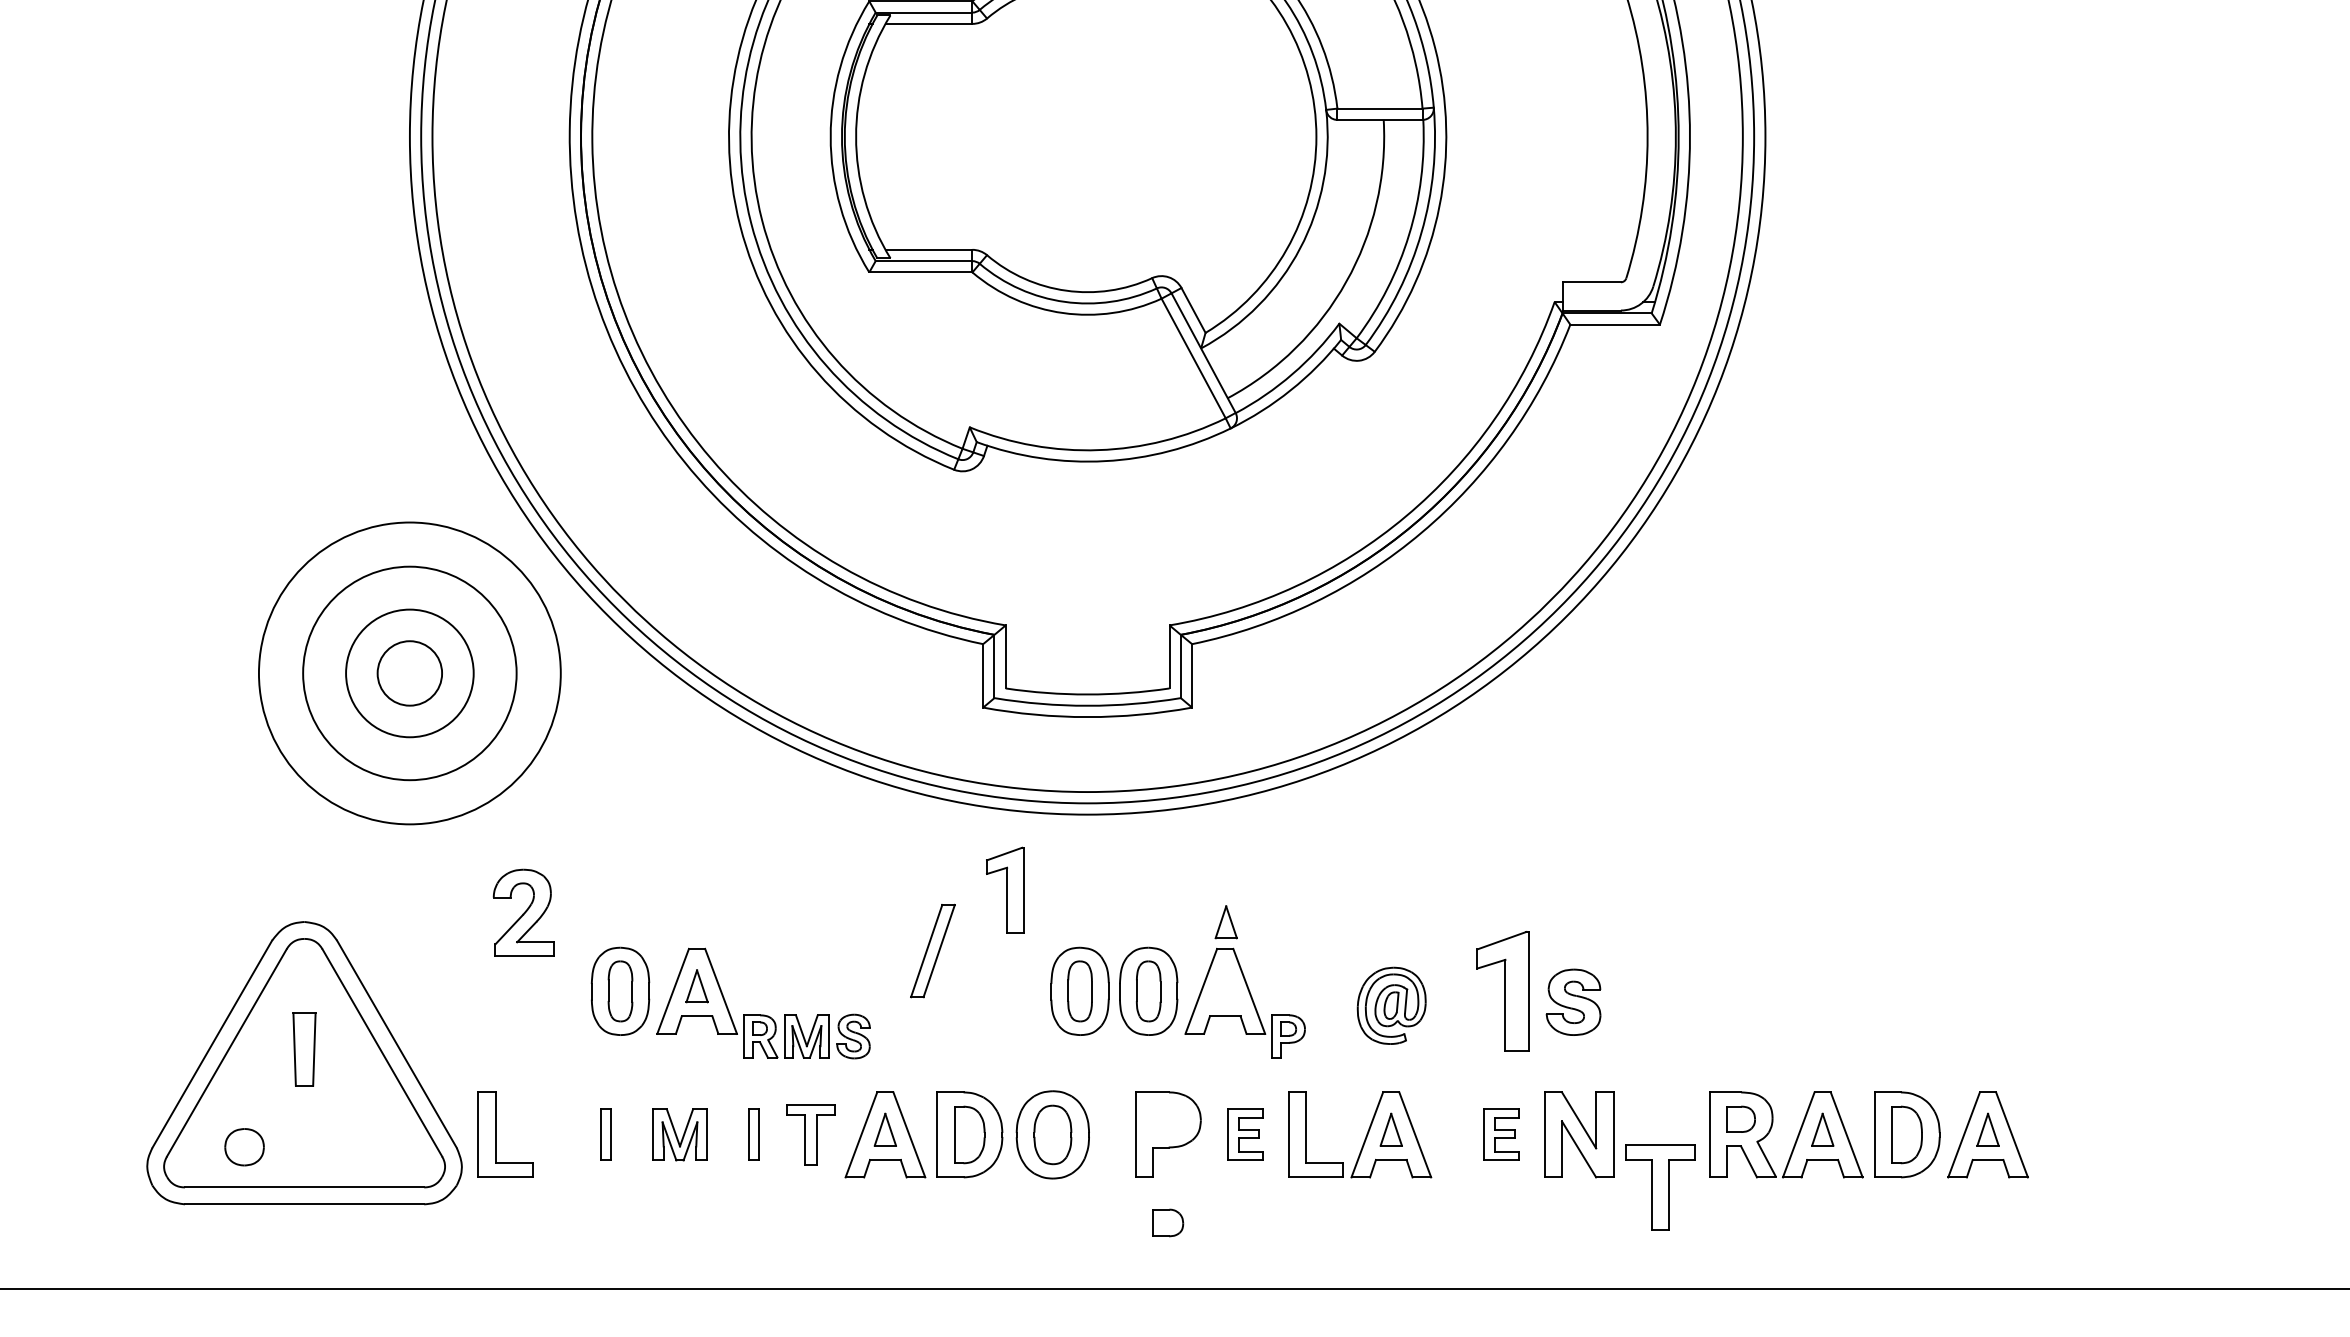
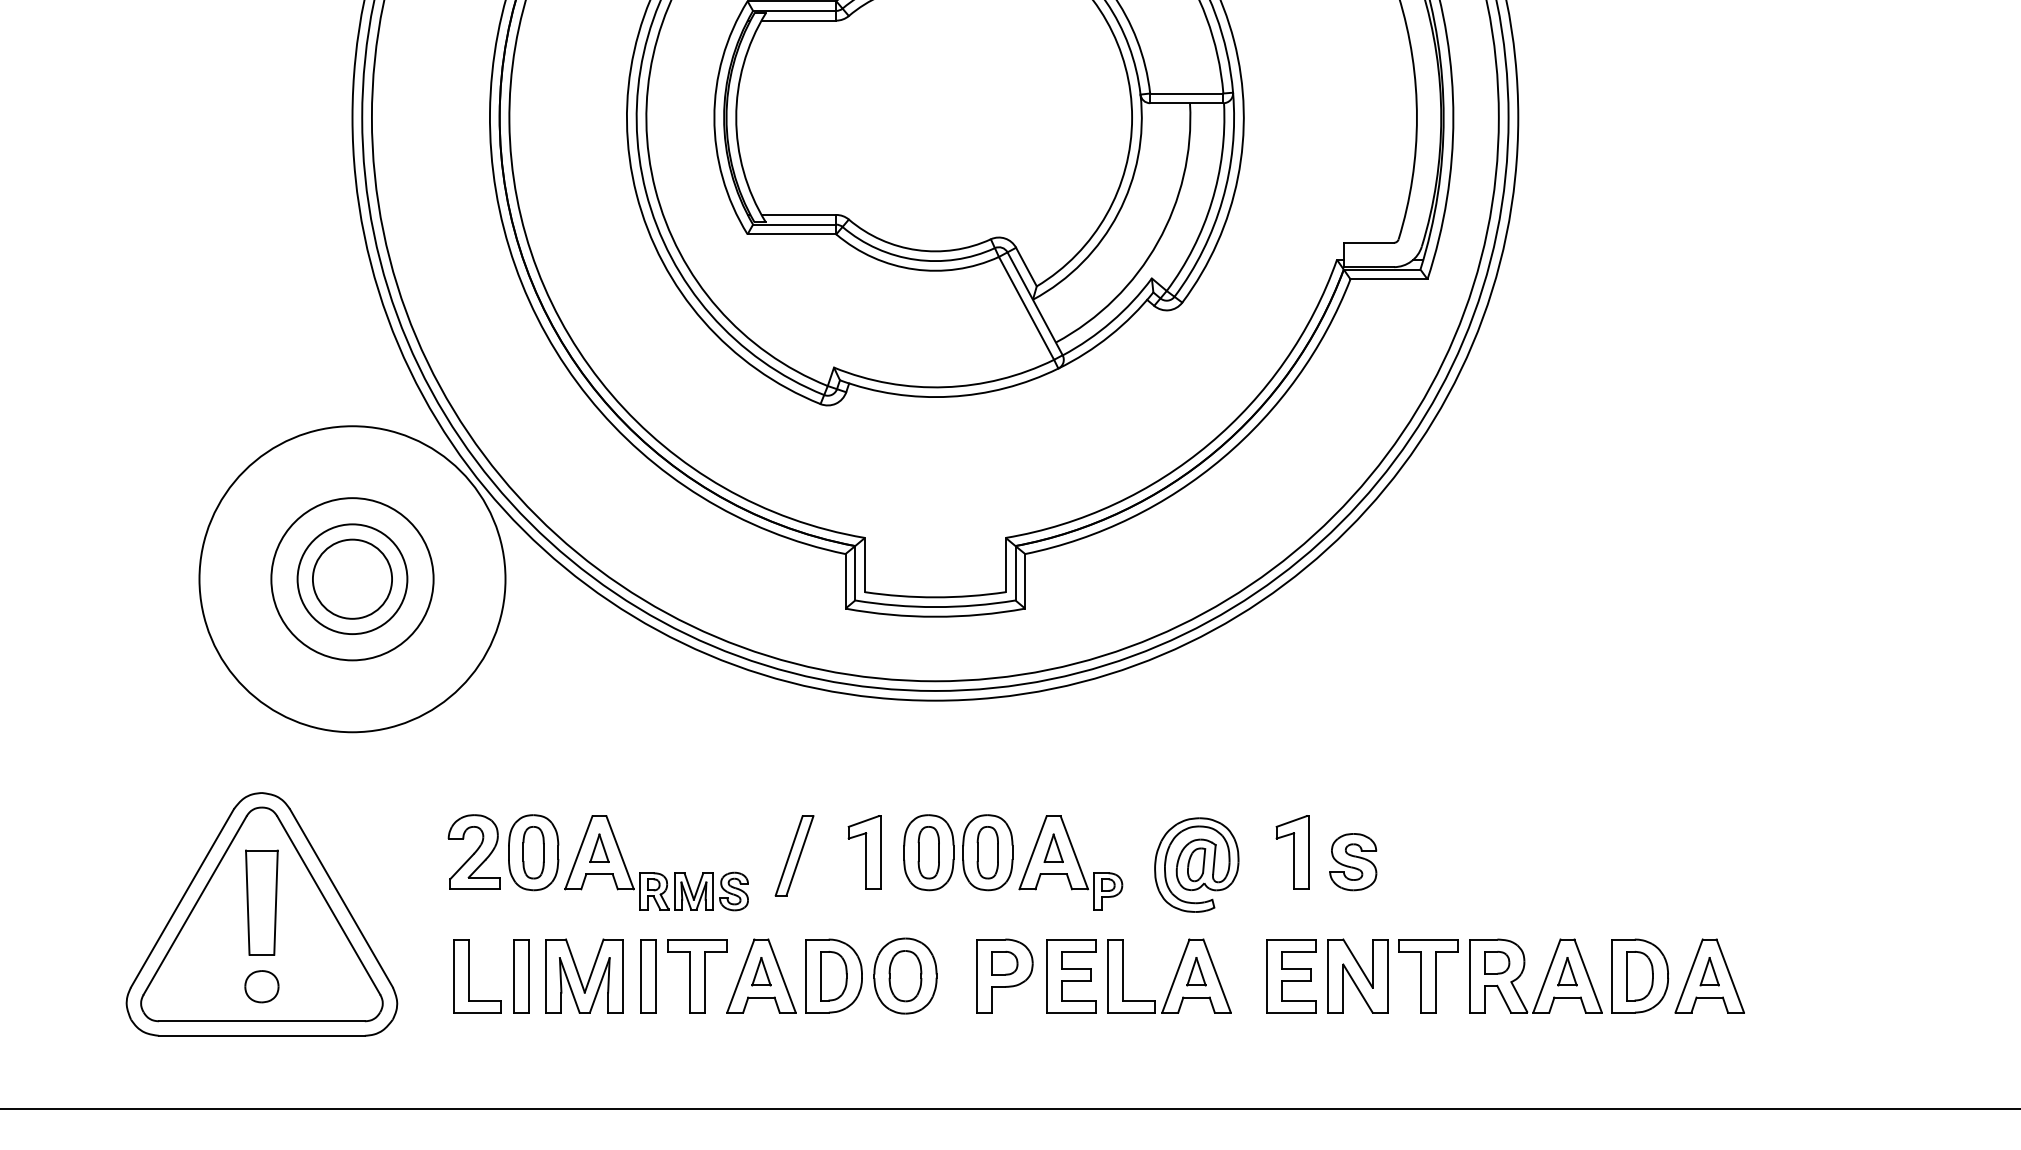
circle: (409, 673) -> (352, 579), size x0.62
circle: (409, 673) -> (352, 579), size x1.43
circle: (409, 673) -> (352, 579), size x1.67
part: (1005, 889) -> (864, 851), moved
part: (523, 912) -> (474, 851), moved
part: (1225, 922) -> (1053, 848), moved
part: (932, 950) -> (794, 855), moved
part: (1502, 990) -> (1292, 851), size x0.71
part: (1391, 1005) -> (1196, 864), size x1.43
part: (304, 1049) -> (261, 902), size x1.67
part: (496, 1134) -> (469, 975), moved
part: (605, 1134) -> (520, 975), size x1.67
part: (679, 1134) -> (584, 975), size x1.67
part: (753, 1134) -> (648, 975), size x1.67
part: (810, 1134) -> (697, 975), size x1.43
part: (1245, 1134) -> (1071, 975), size x1.67
part: (1501, 1134) -> (1291, 975), size x1.67
part: (244, 1147) -> (261, 986), moved
part: (1660, 1187) -> (1428, 975), moved
part: (1168, 1222) -> (1004, 962), moved

